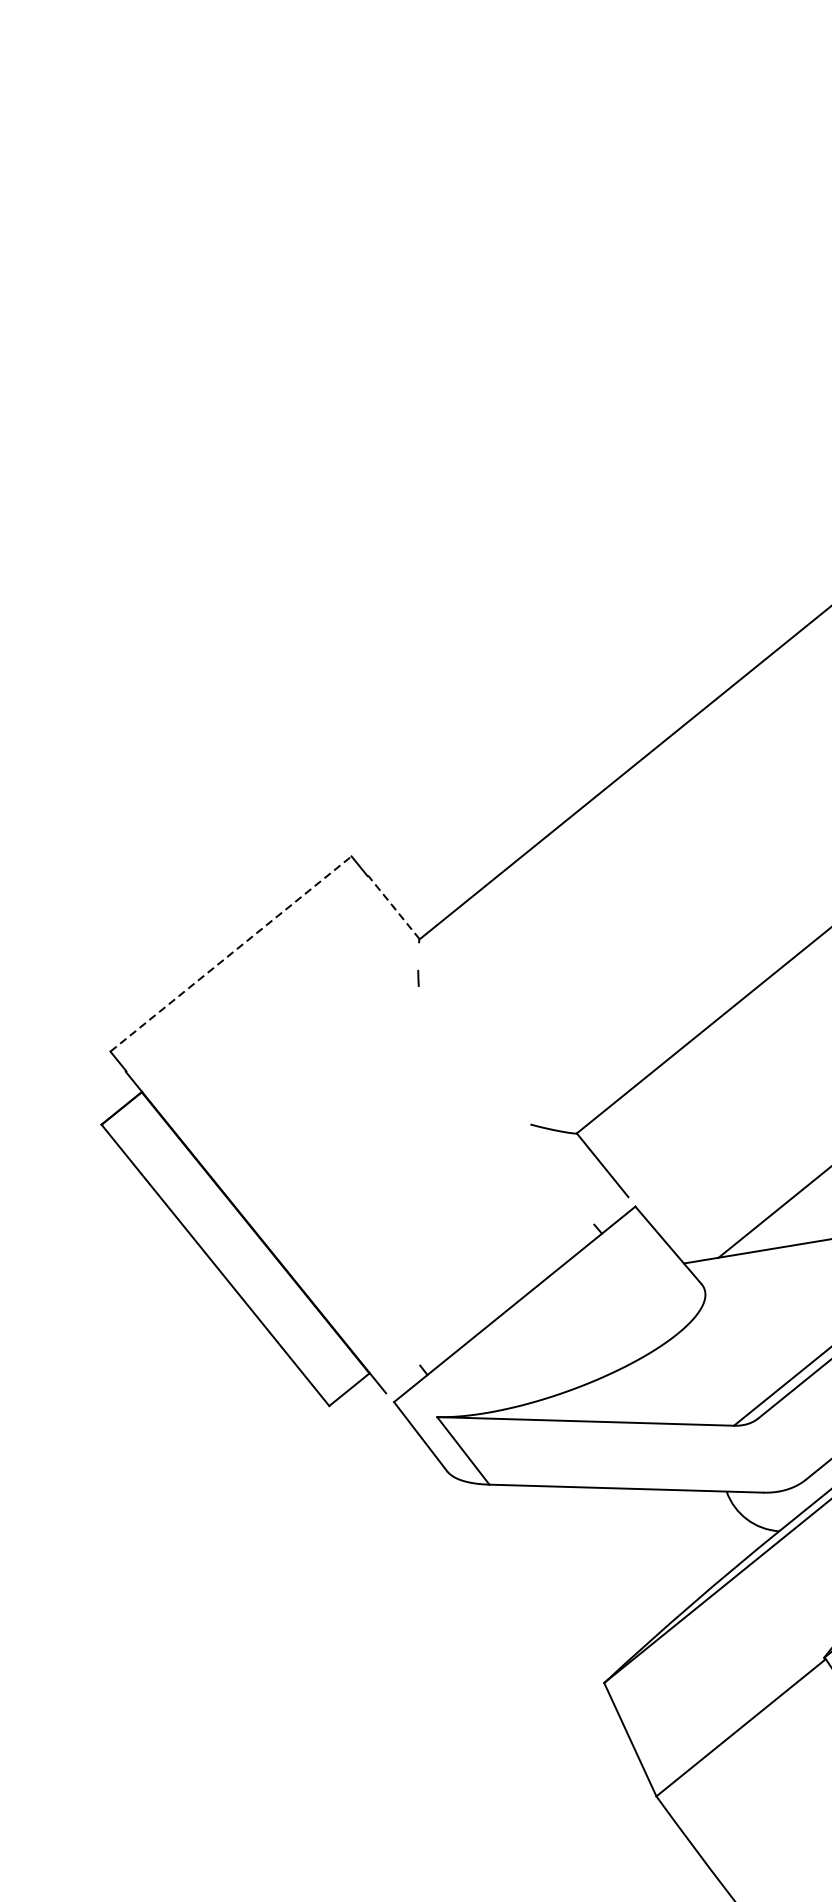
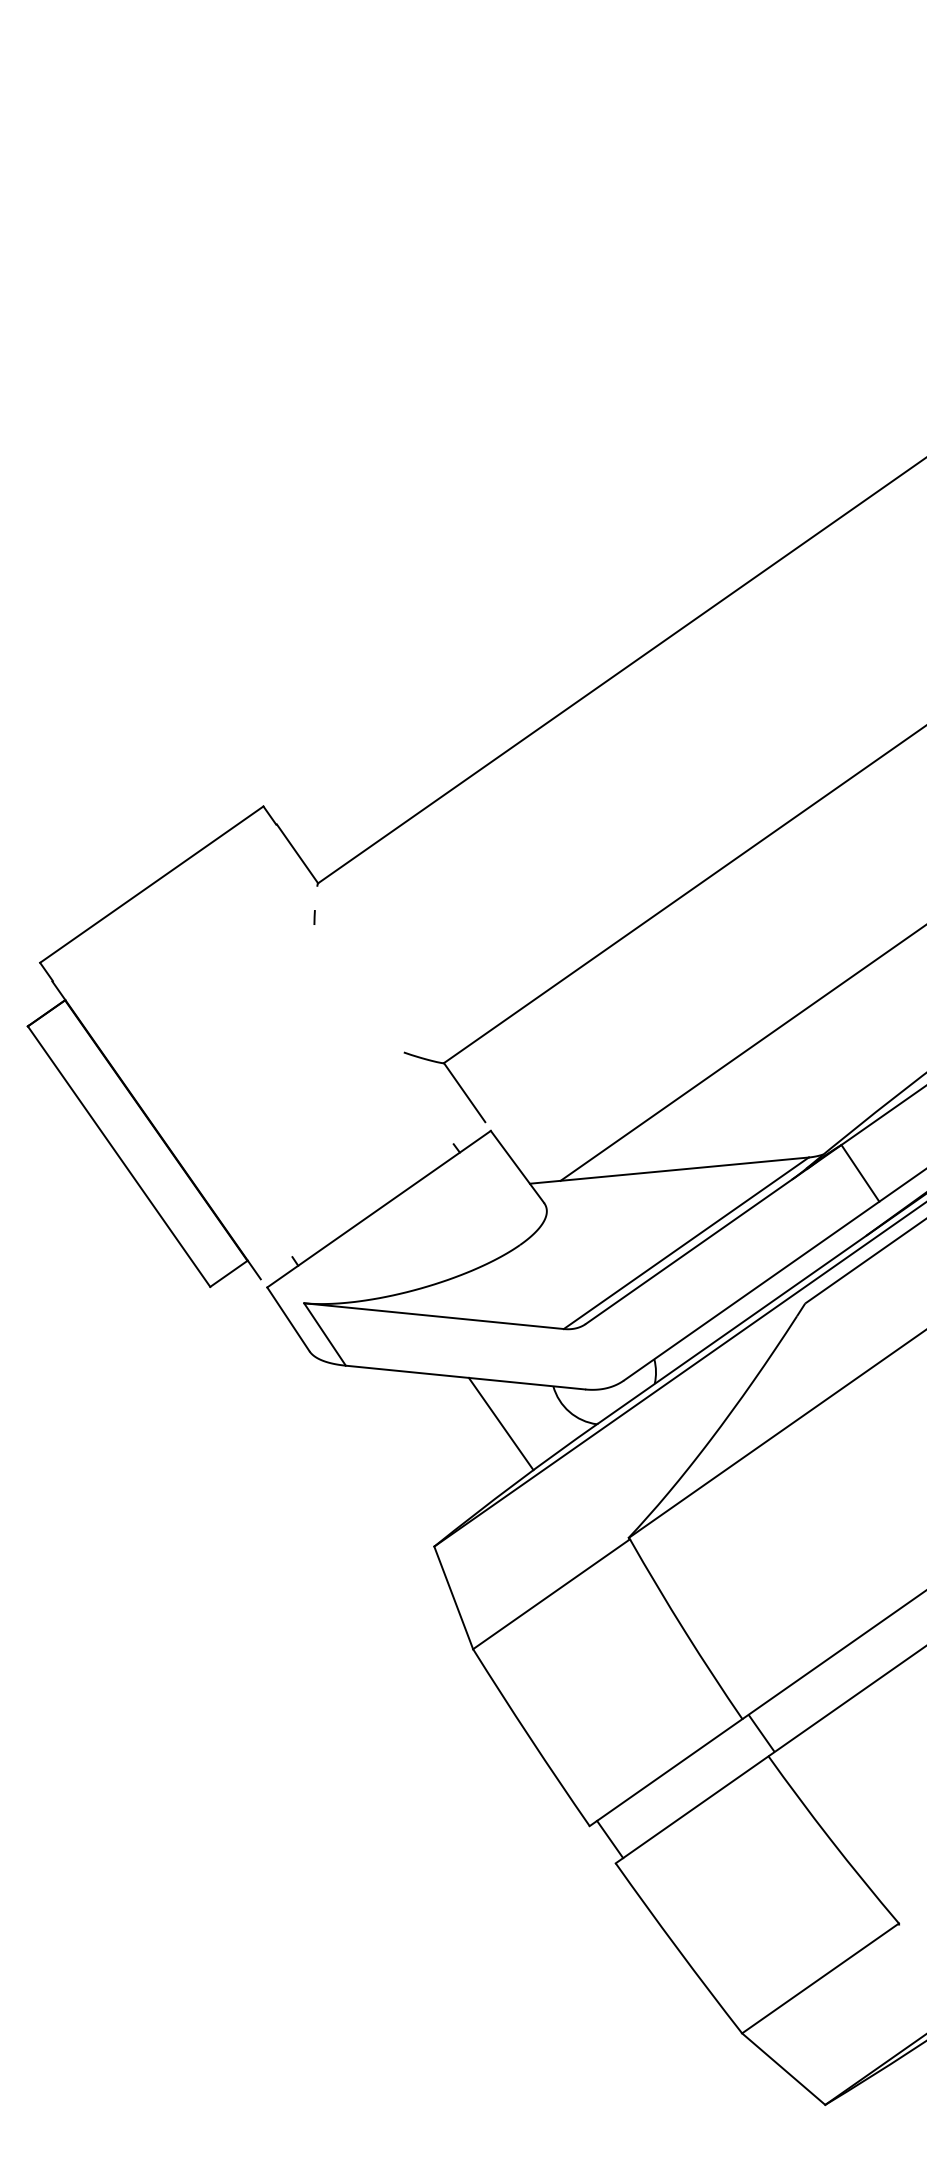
line: (393, 907) -> (297, 853), dashed -> solid
line: (231, 953) -> (152, 884), dashed -> solid
line: (669, 1537) -> (500, 1423), added

